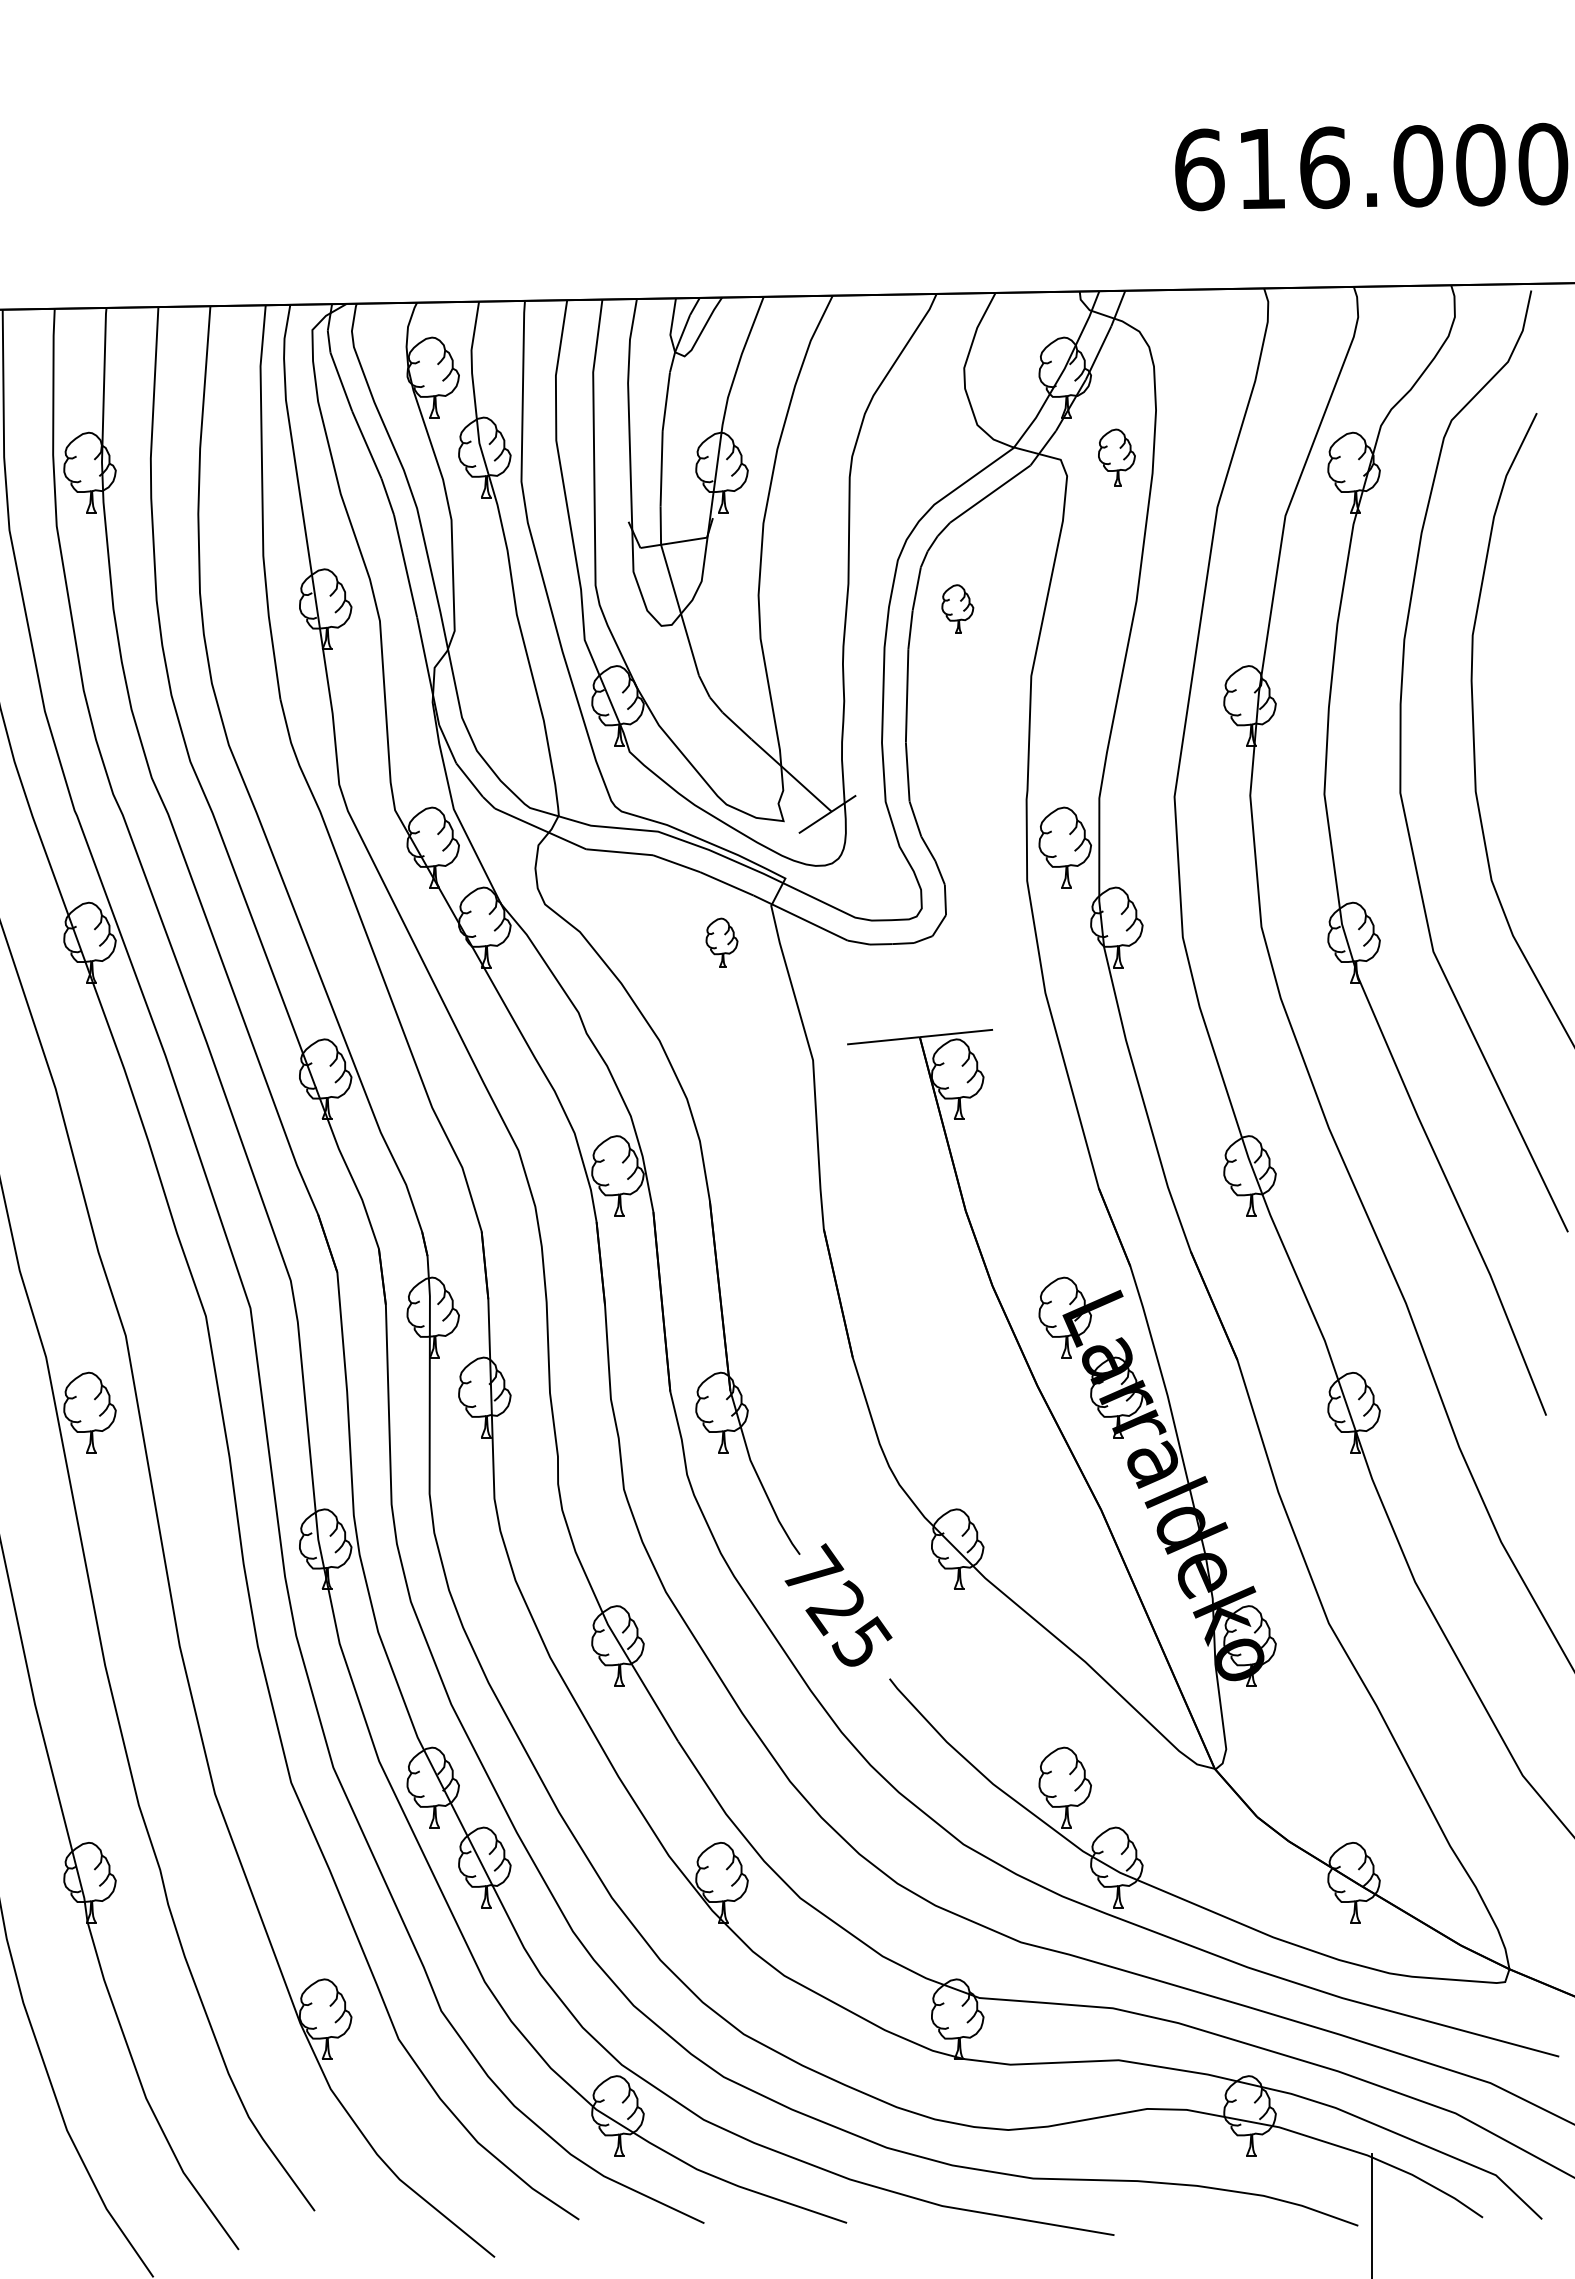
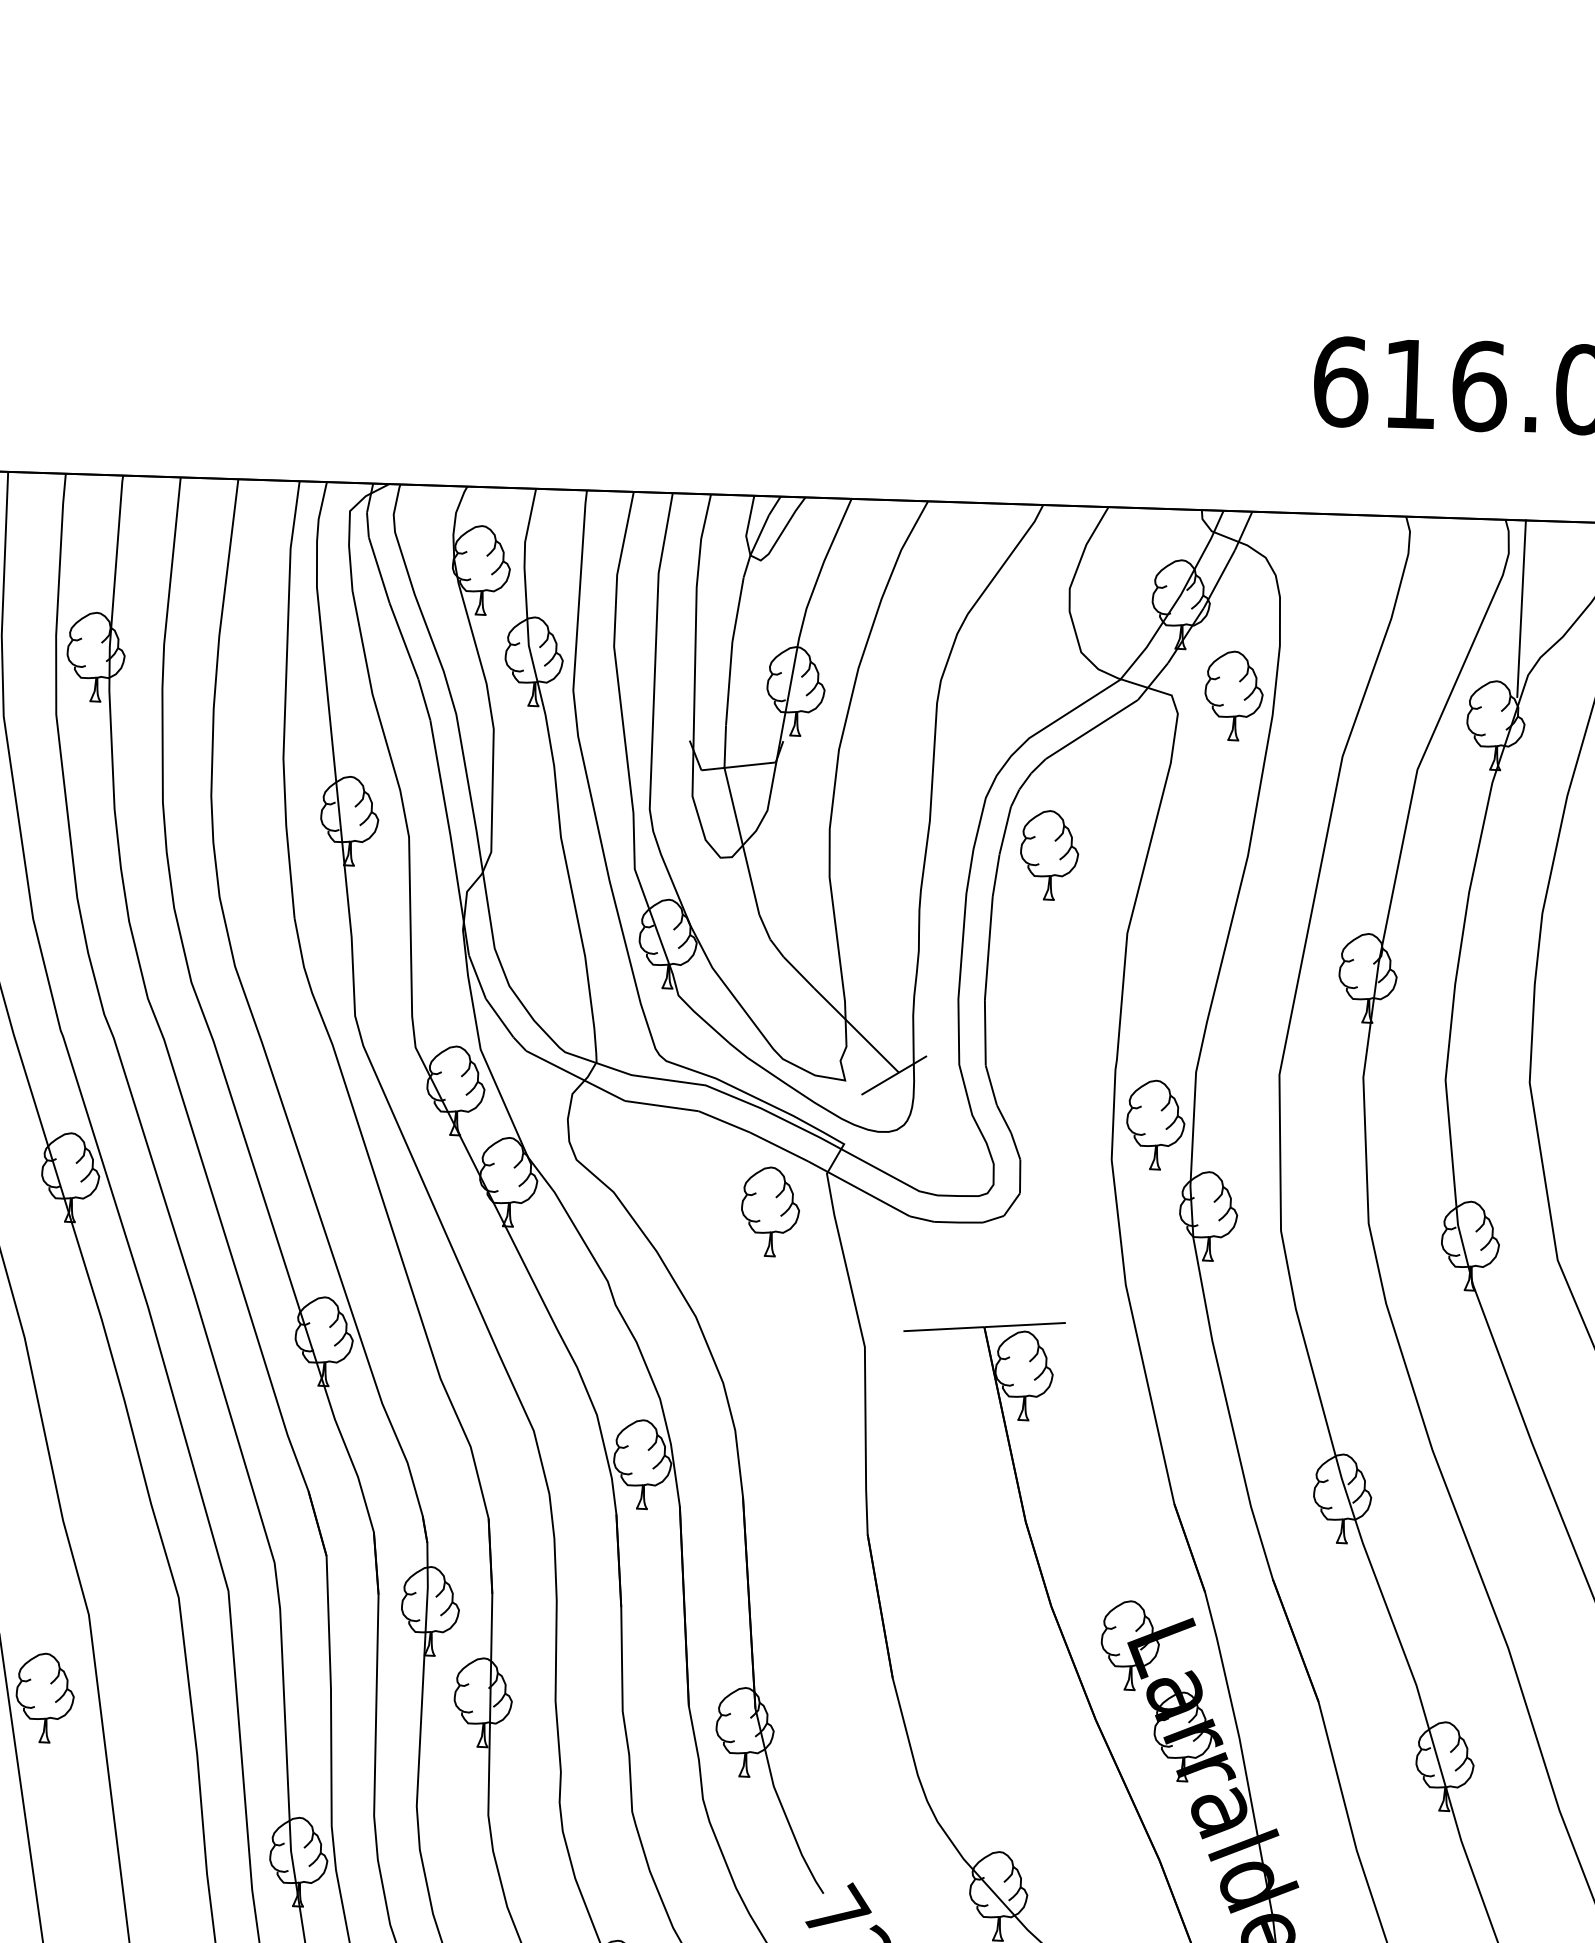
line: (1372, 365) -> (1522, 607), added
part: (1116, 457) -> (1233, 695), size x1.43
part: (957, 608) -> (1049, 854), size x1.67
part: (721, 942) -> (769, 1211), size x1.67

